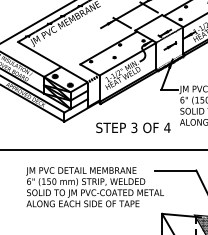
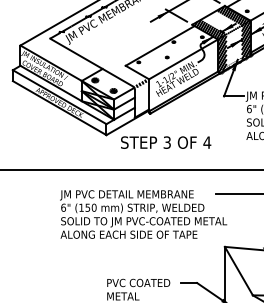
hatch: (169, 36) -> (233, 32), added
hatch: (149, 47) -> (209, 45), added
text: (133, 127) -> (166, 142), moved

